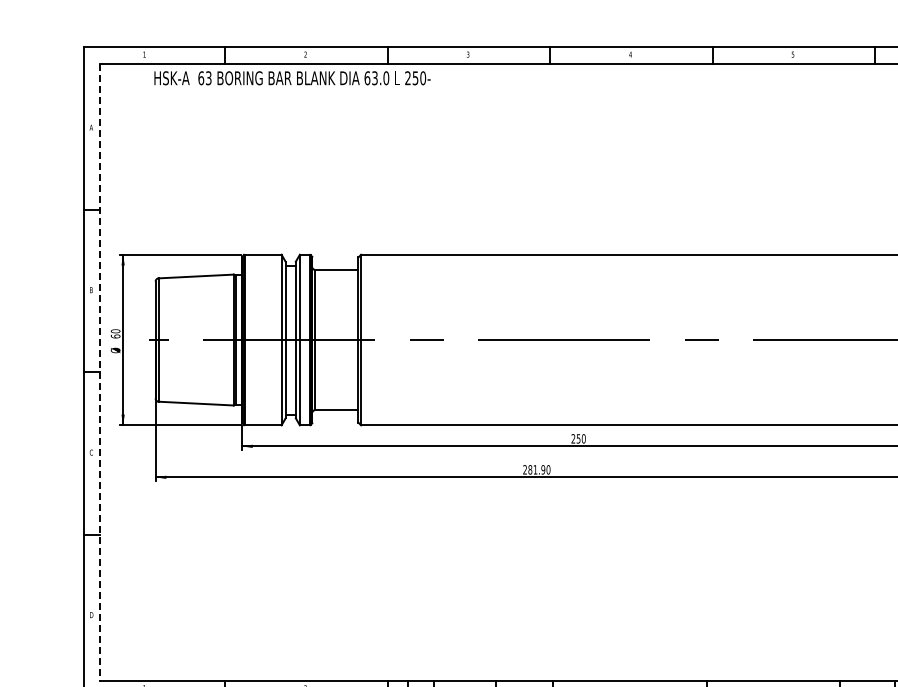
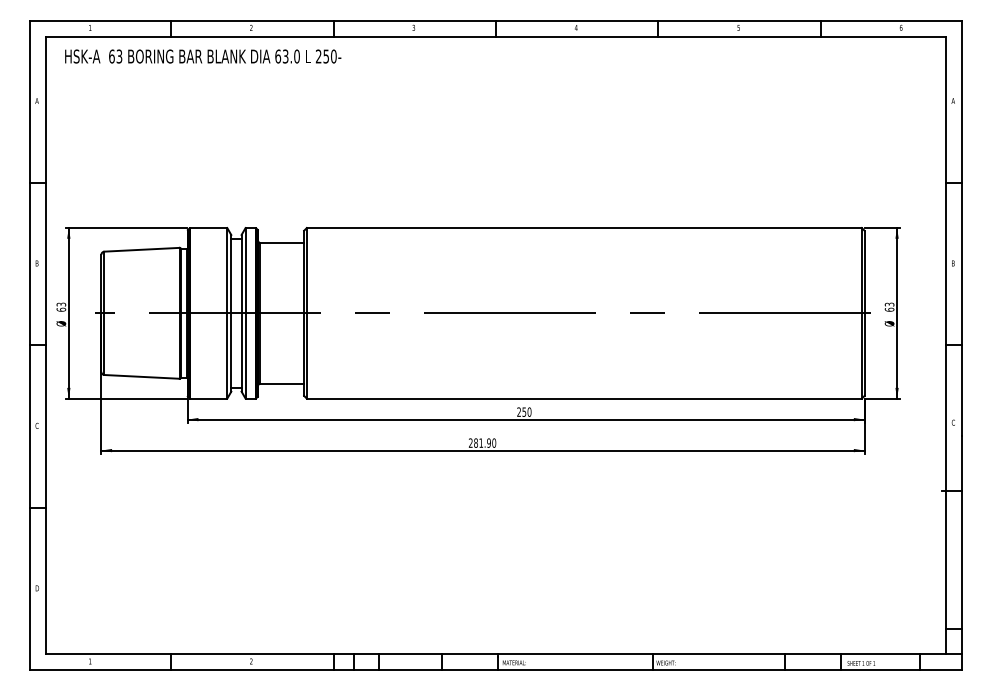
text: (292, 78) -> (203, 56), moved
text: (115, 331) -> (61, 304), 60 -> 63
line: (100, 372) -> (46, 345), dashed -> solid

